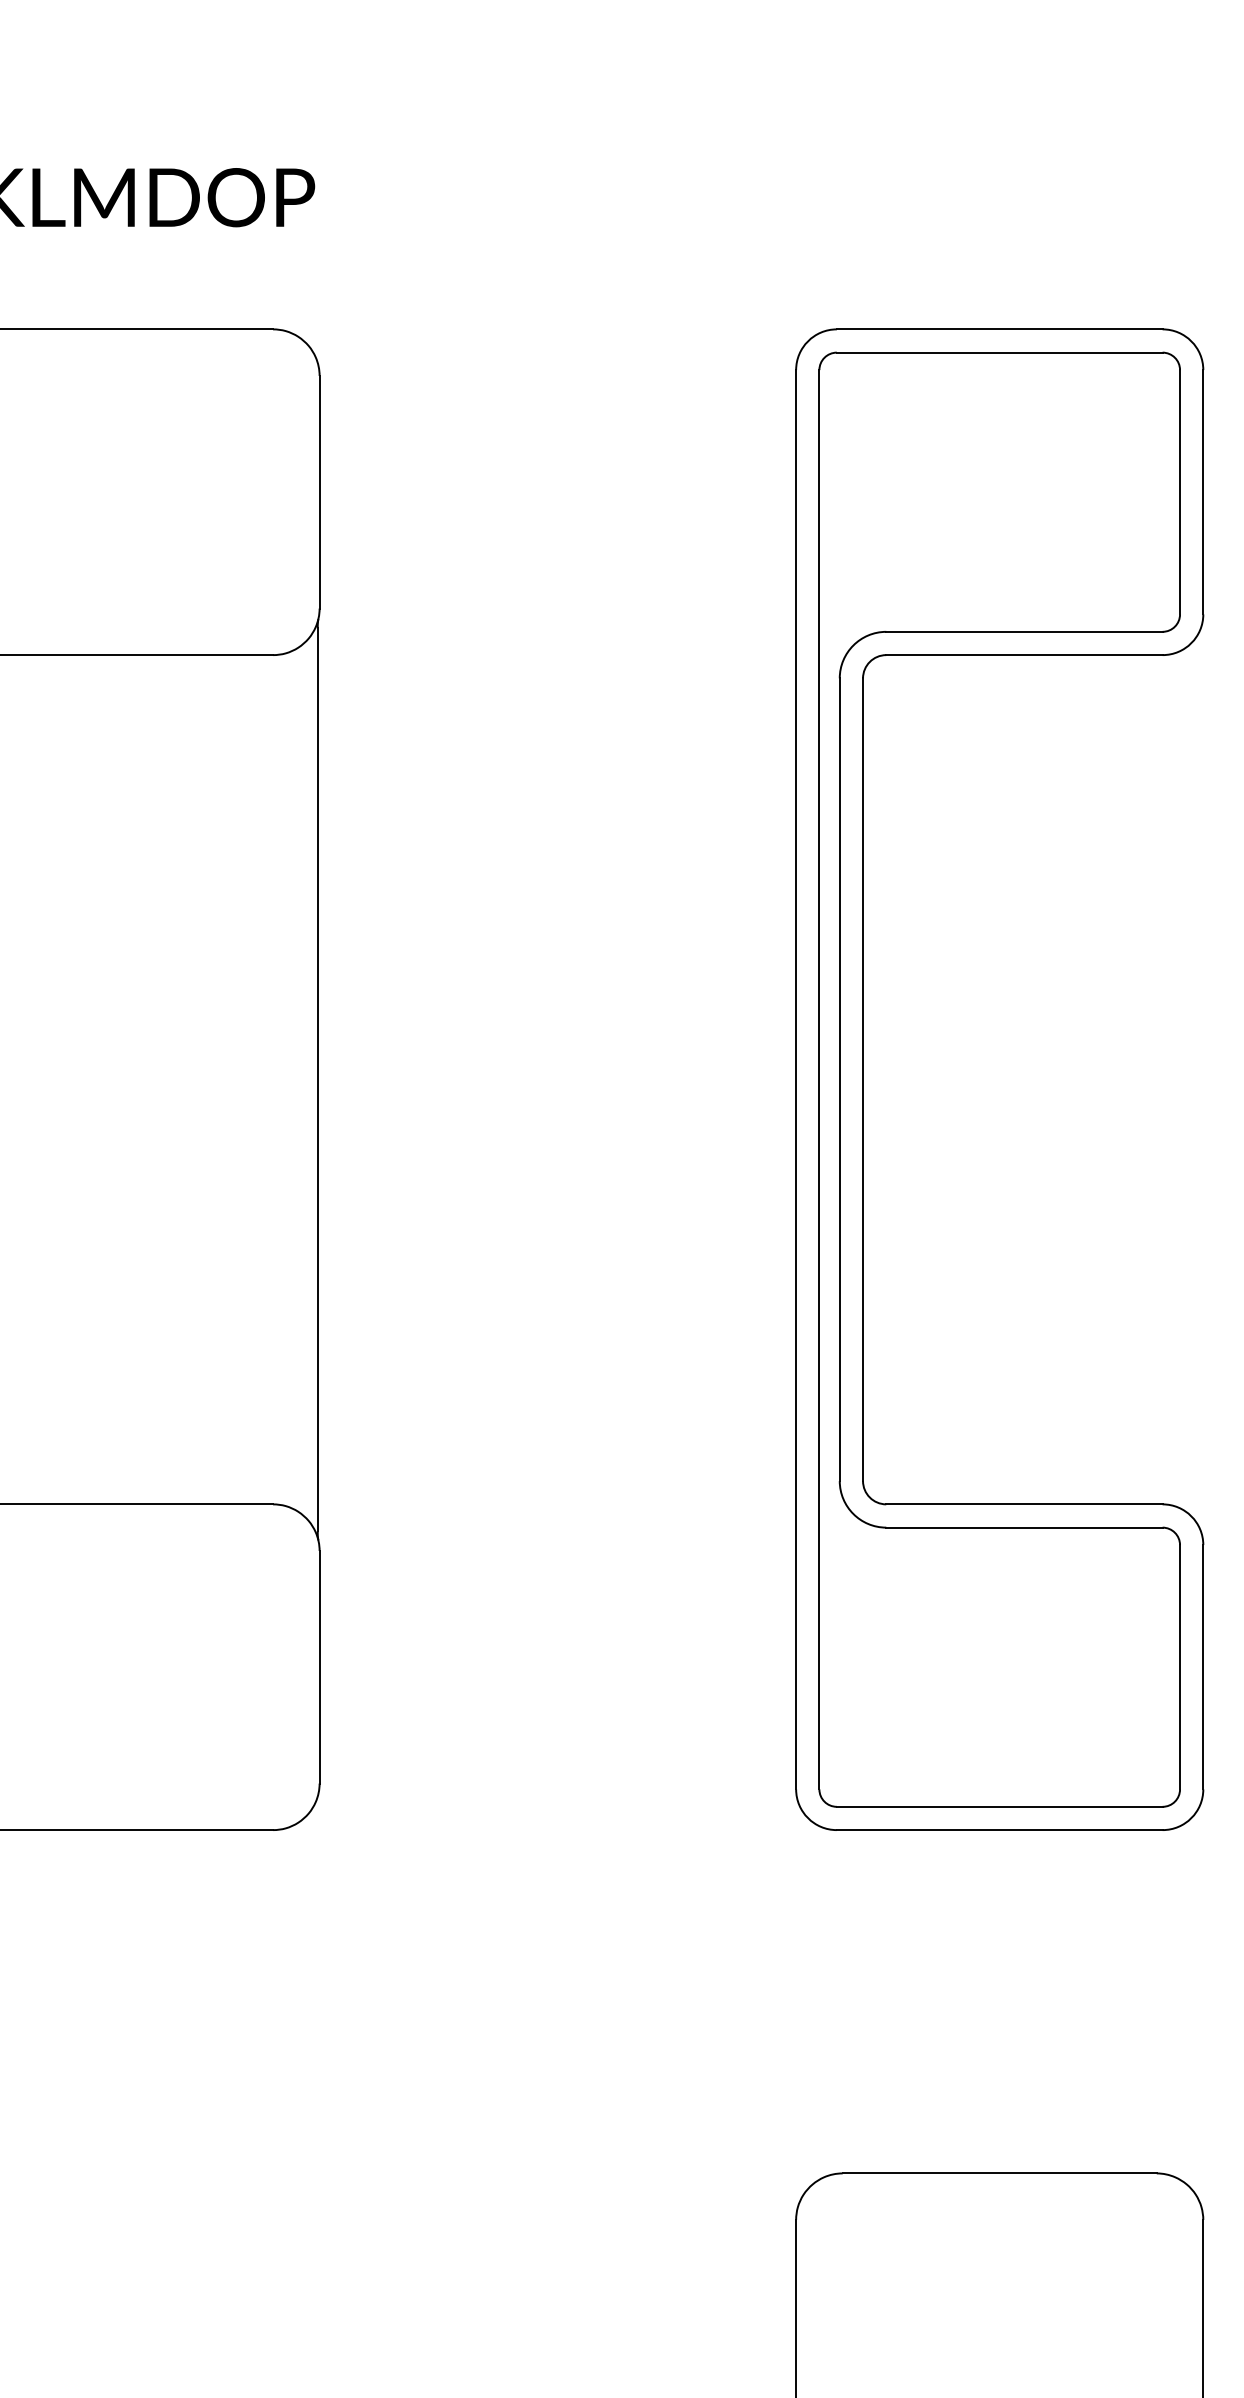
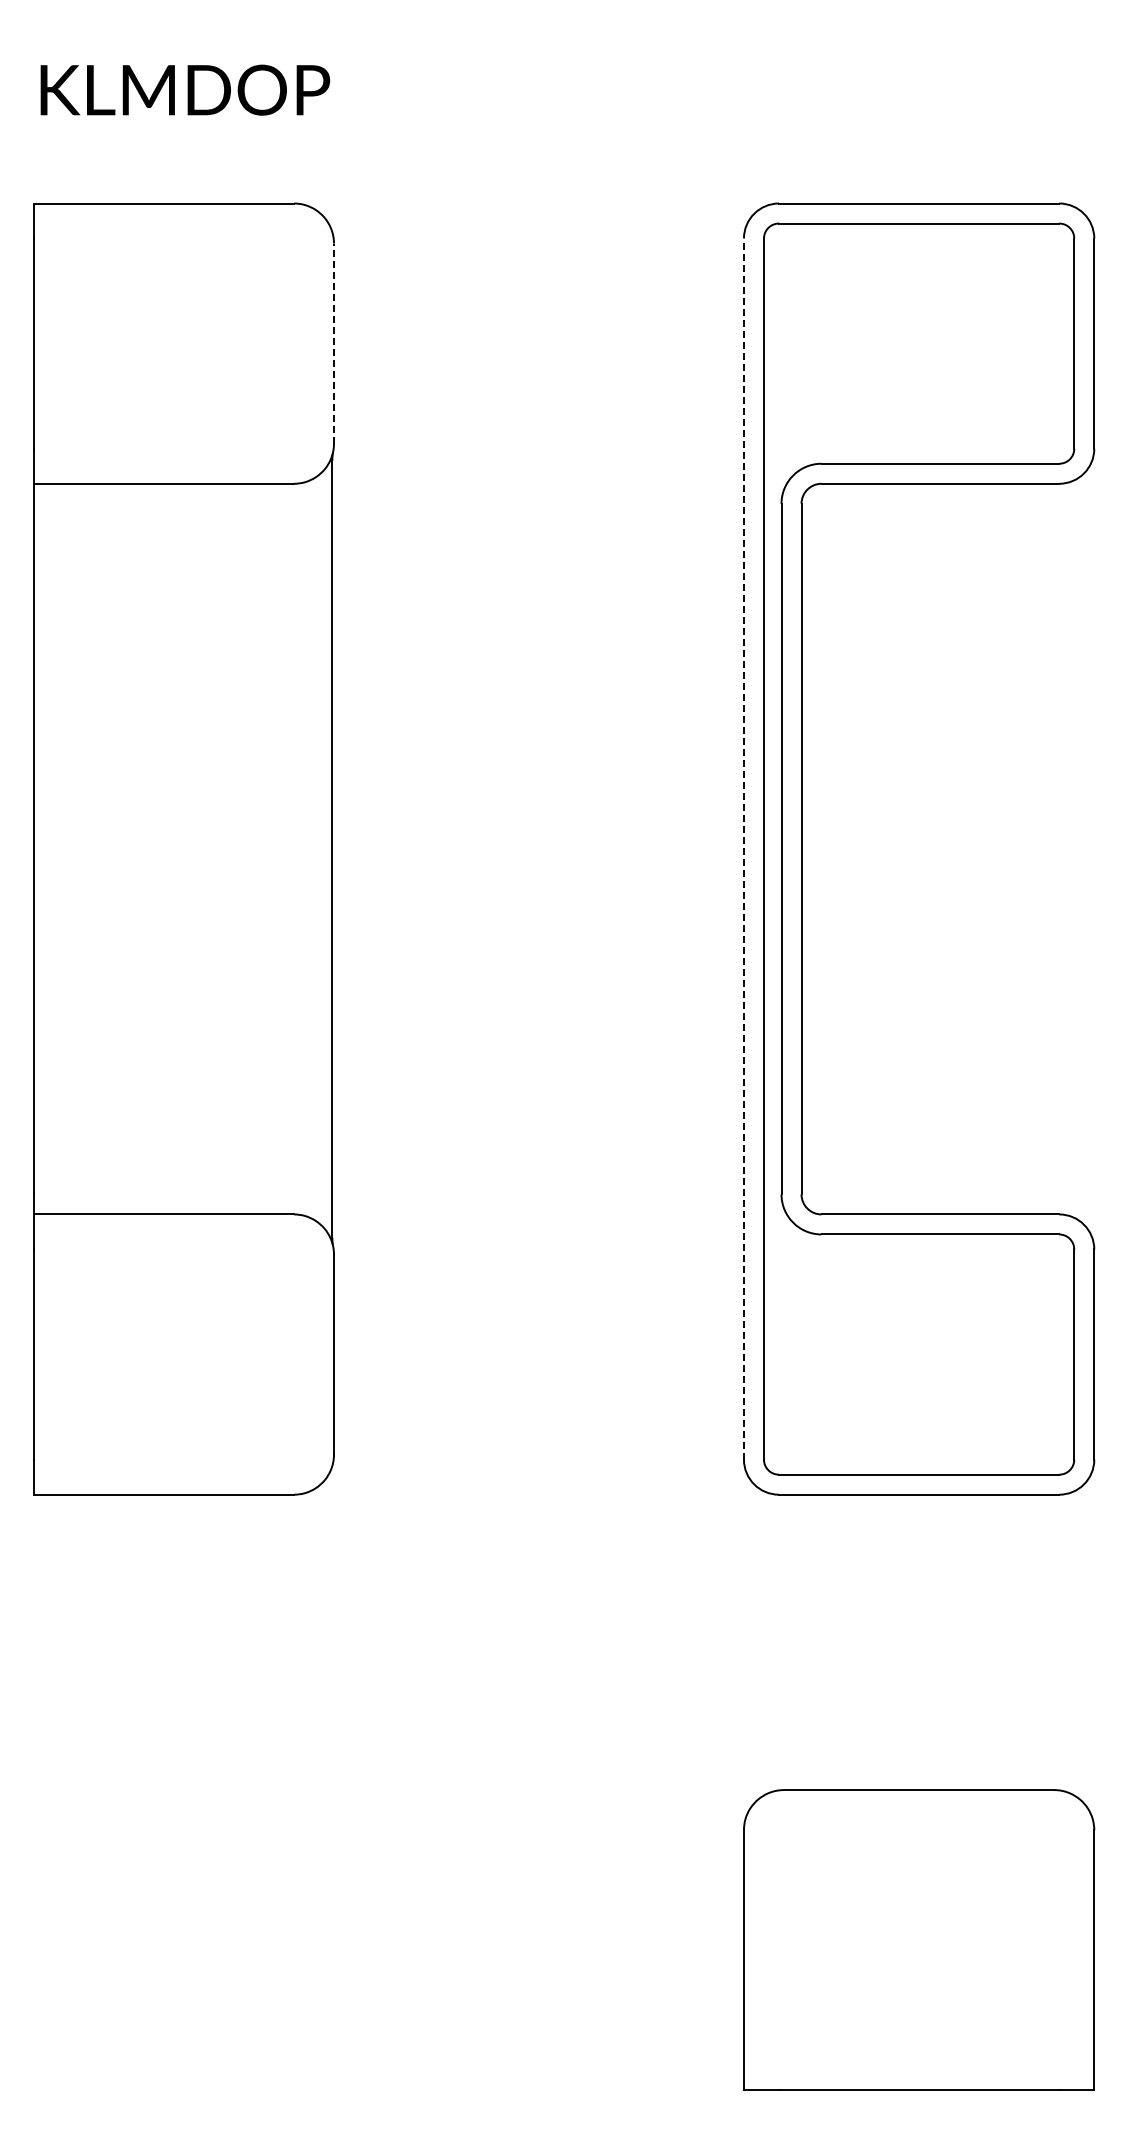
line: (320, 492) -> (334, 343), solid -> dashed
line: (795, 1080) -> (743, 849), solid -> dashed

